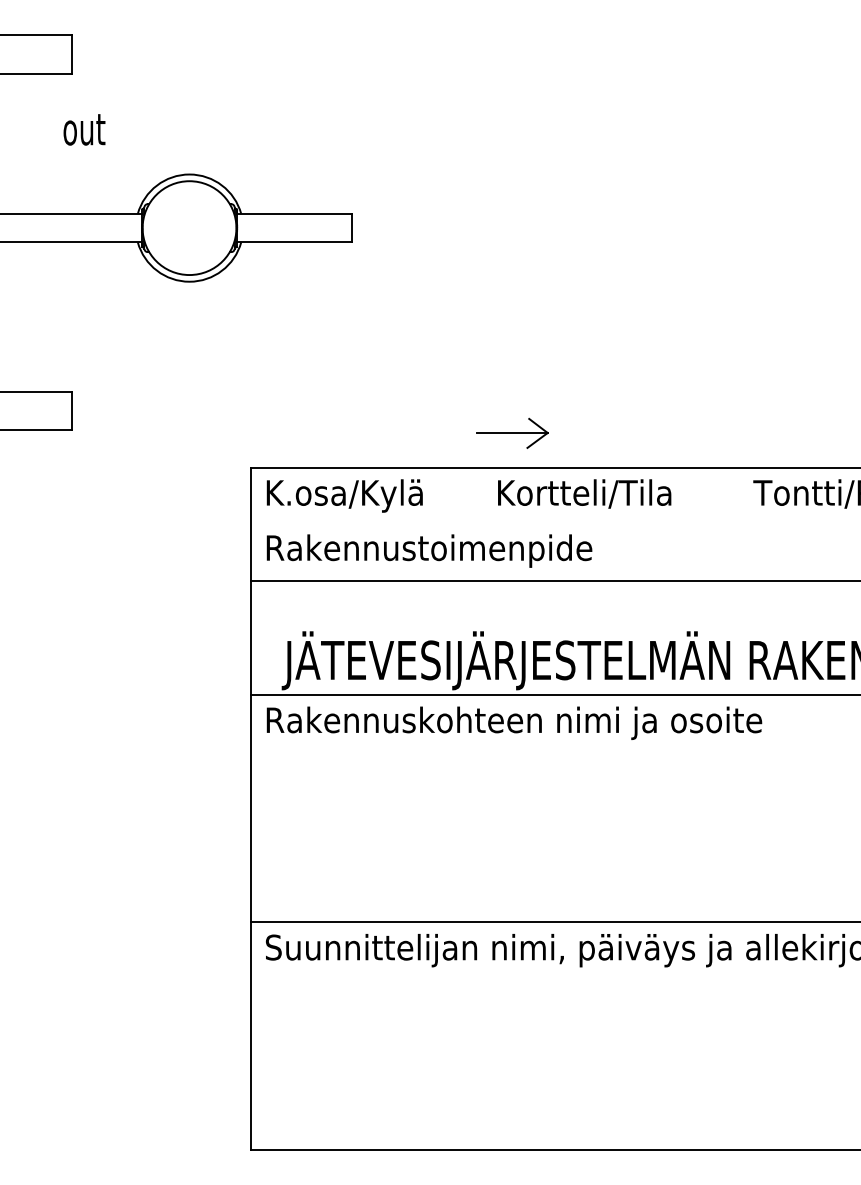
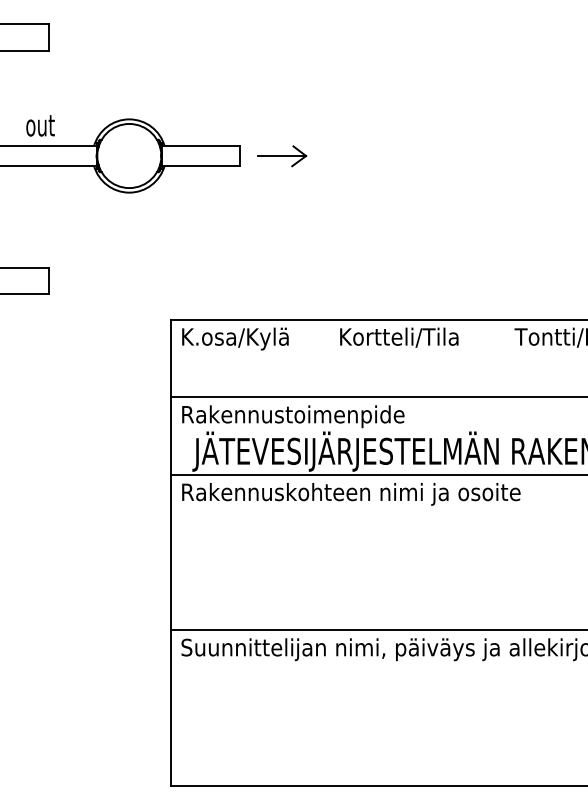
text: (84, 129) -> (40, 125), moved
part: (513, 433) -> (282, 156), moved
text: (429, 550) -> (293, 416), moved

